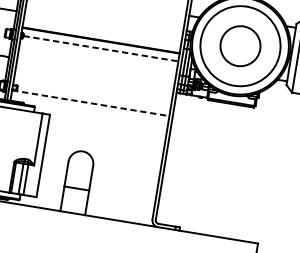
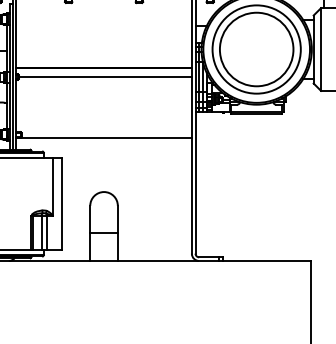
circle: (240, 46) -> (256, 49), size x1.67
line: (100, 49) -> (105, 77), dashed -> solid
line: (91, 103) -> (104, 138), dashed -> solid

